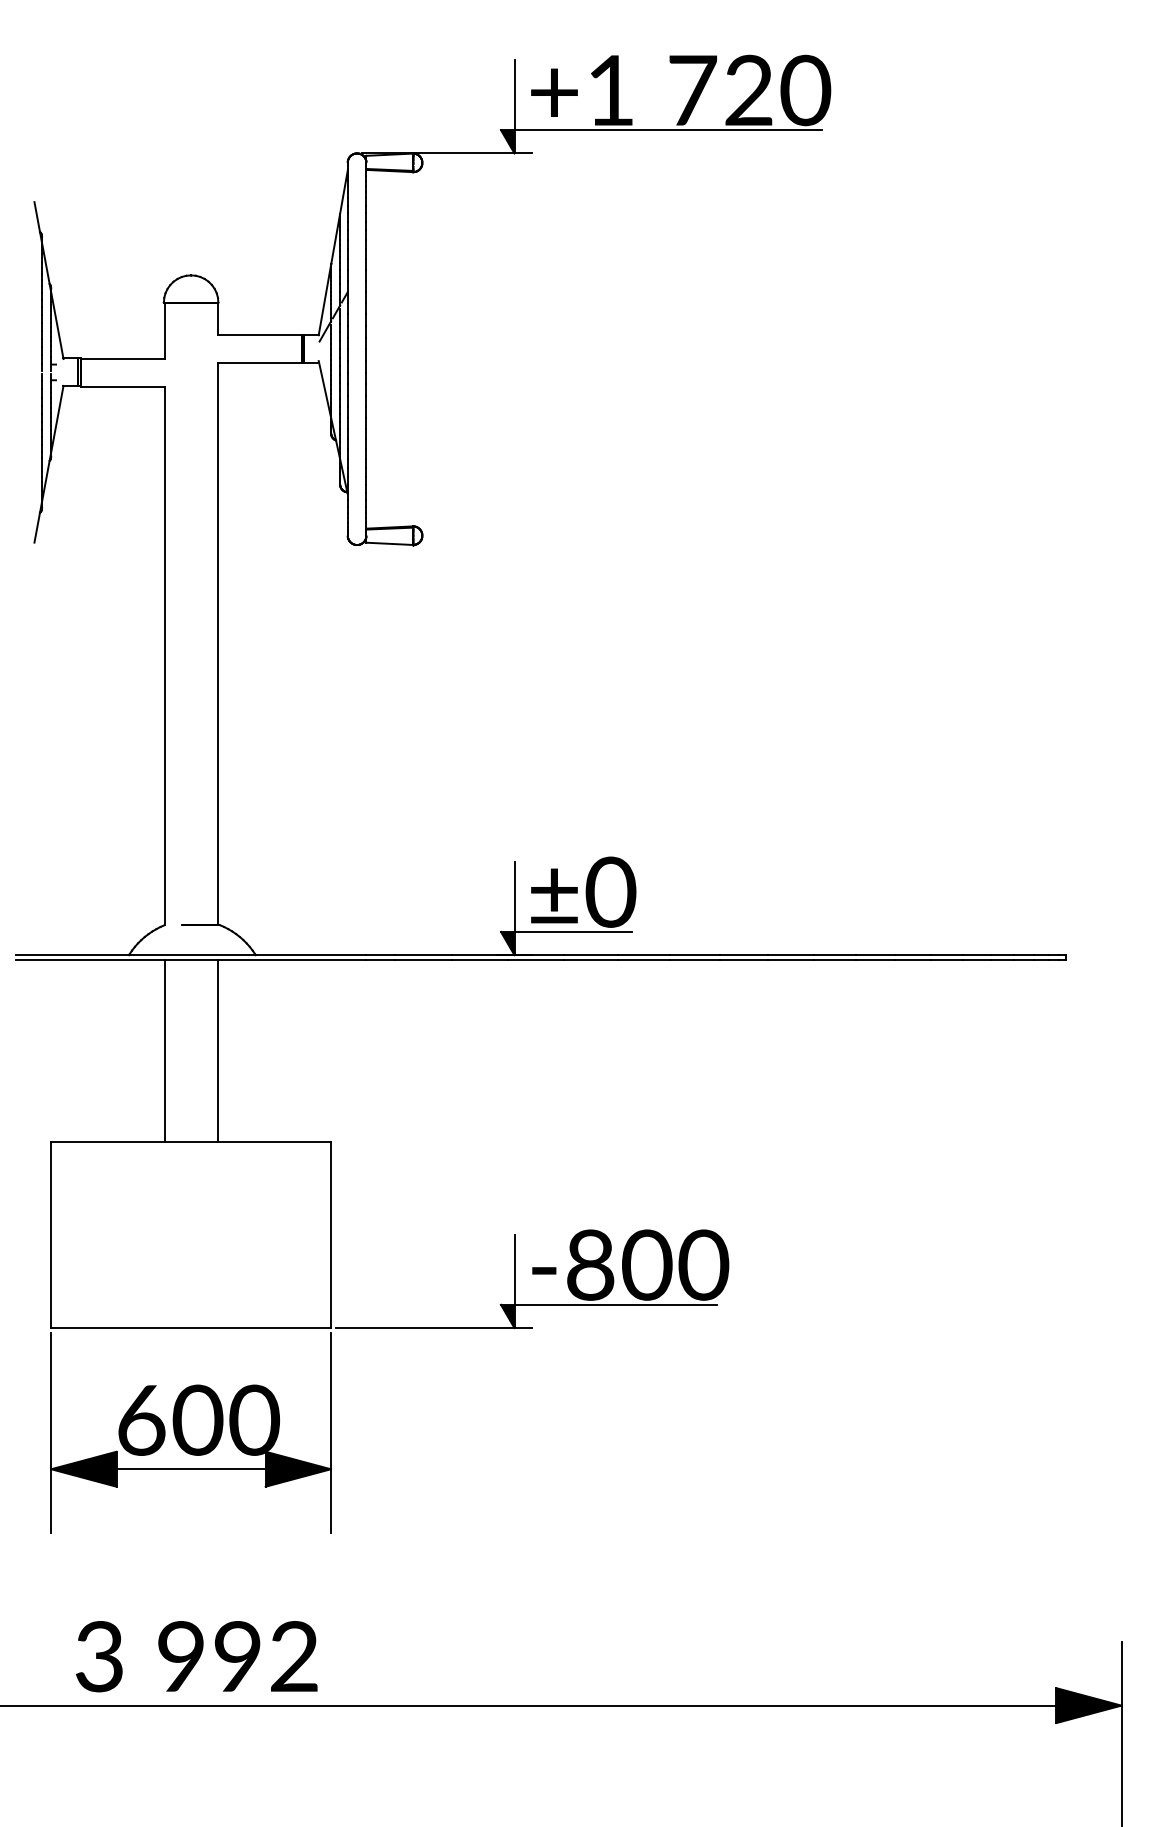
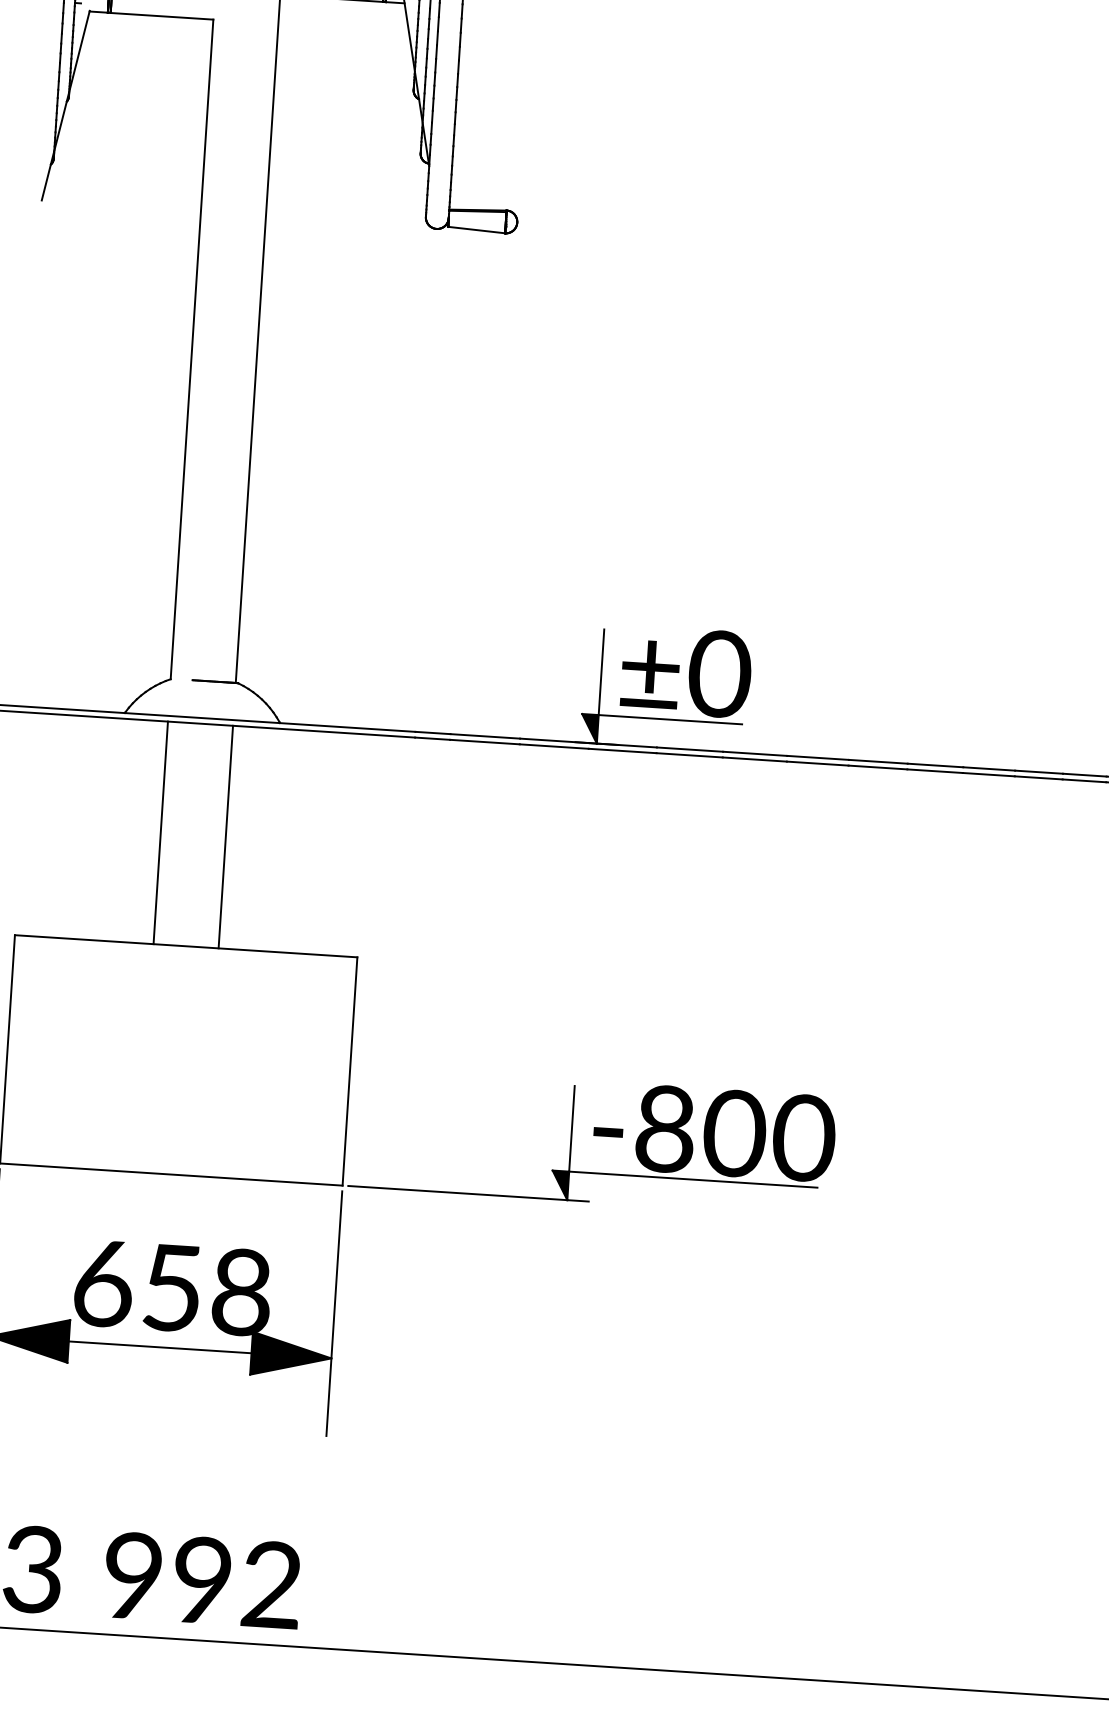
text: (226, 1419) -> (207, 1289), 600 -> 658

